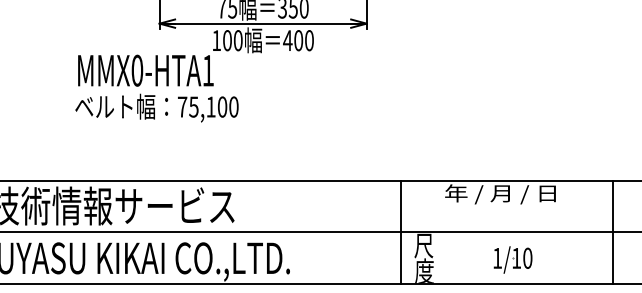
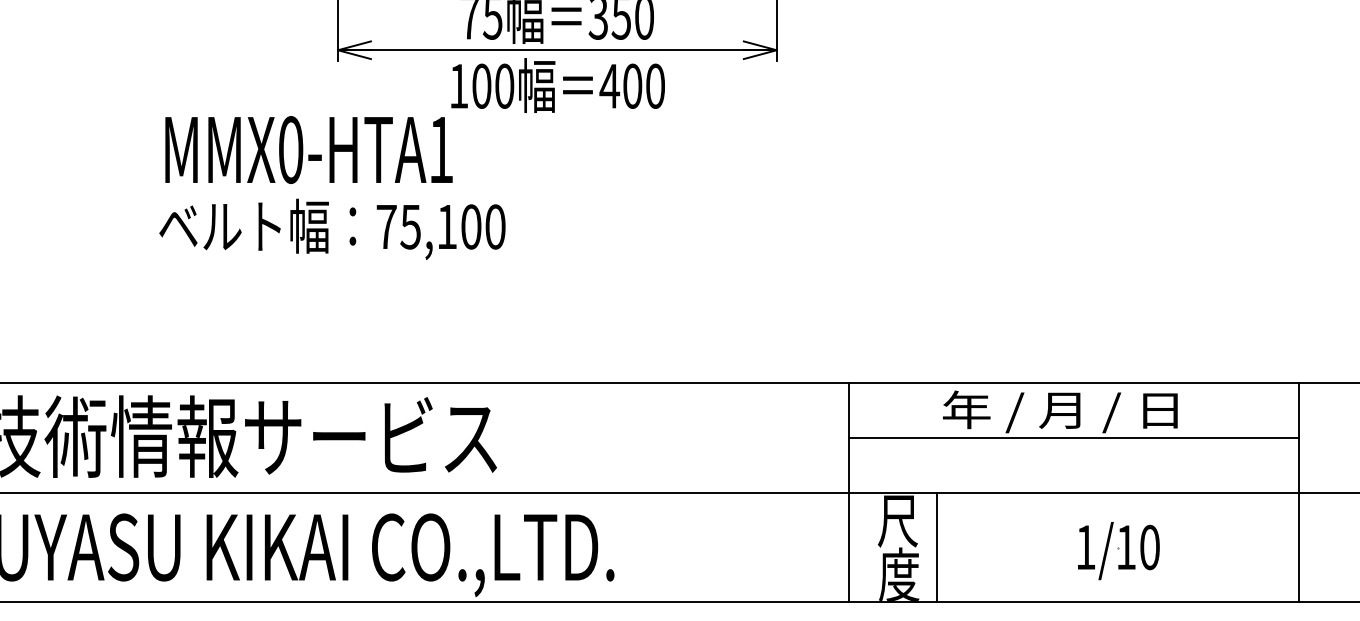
line: (506, 206) -> (1073, 437), added
line: (442, 258) -> (937, 547), added
part: (512, 259) -> (1117, 549), moved

